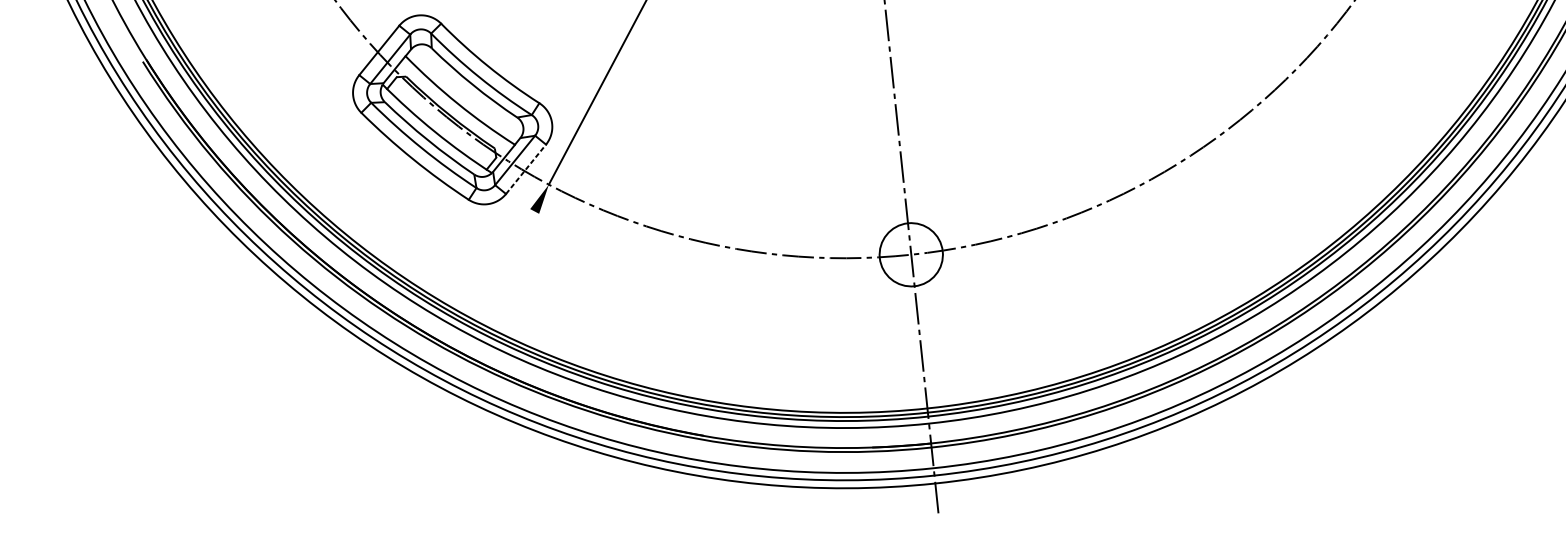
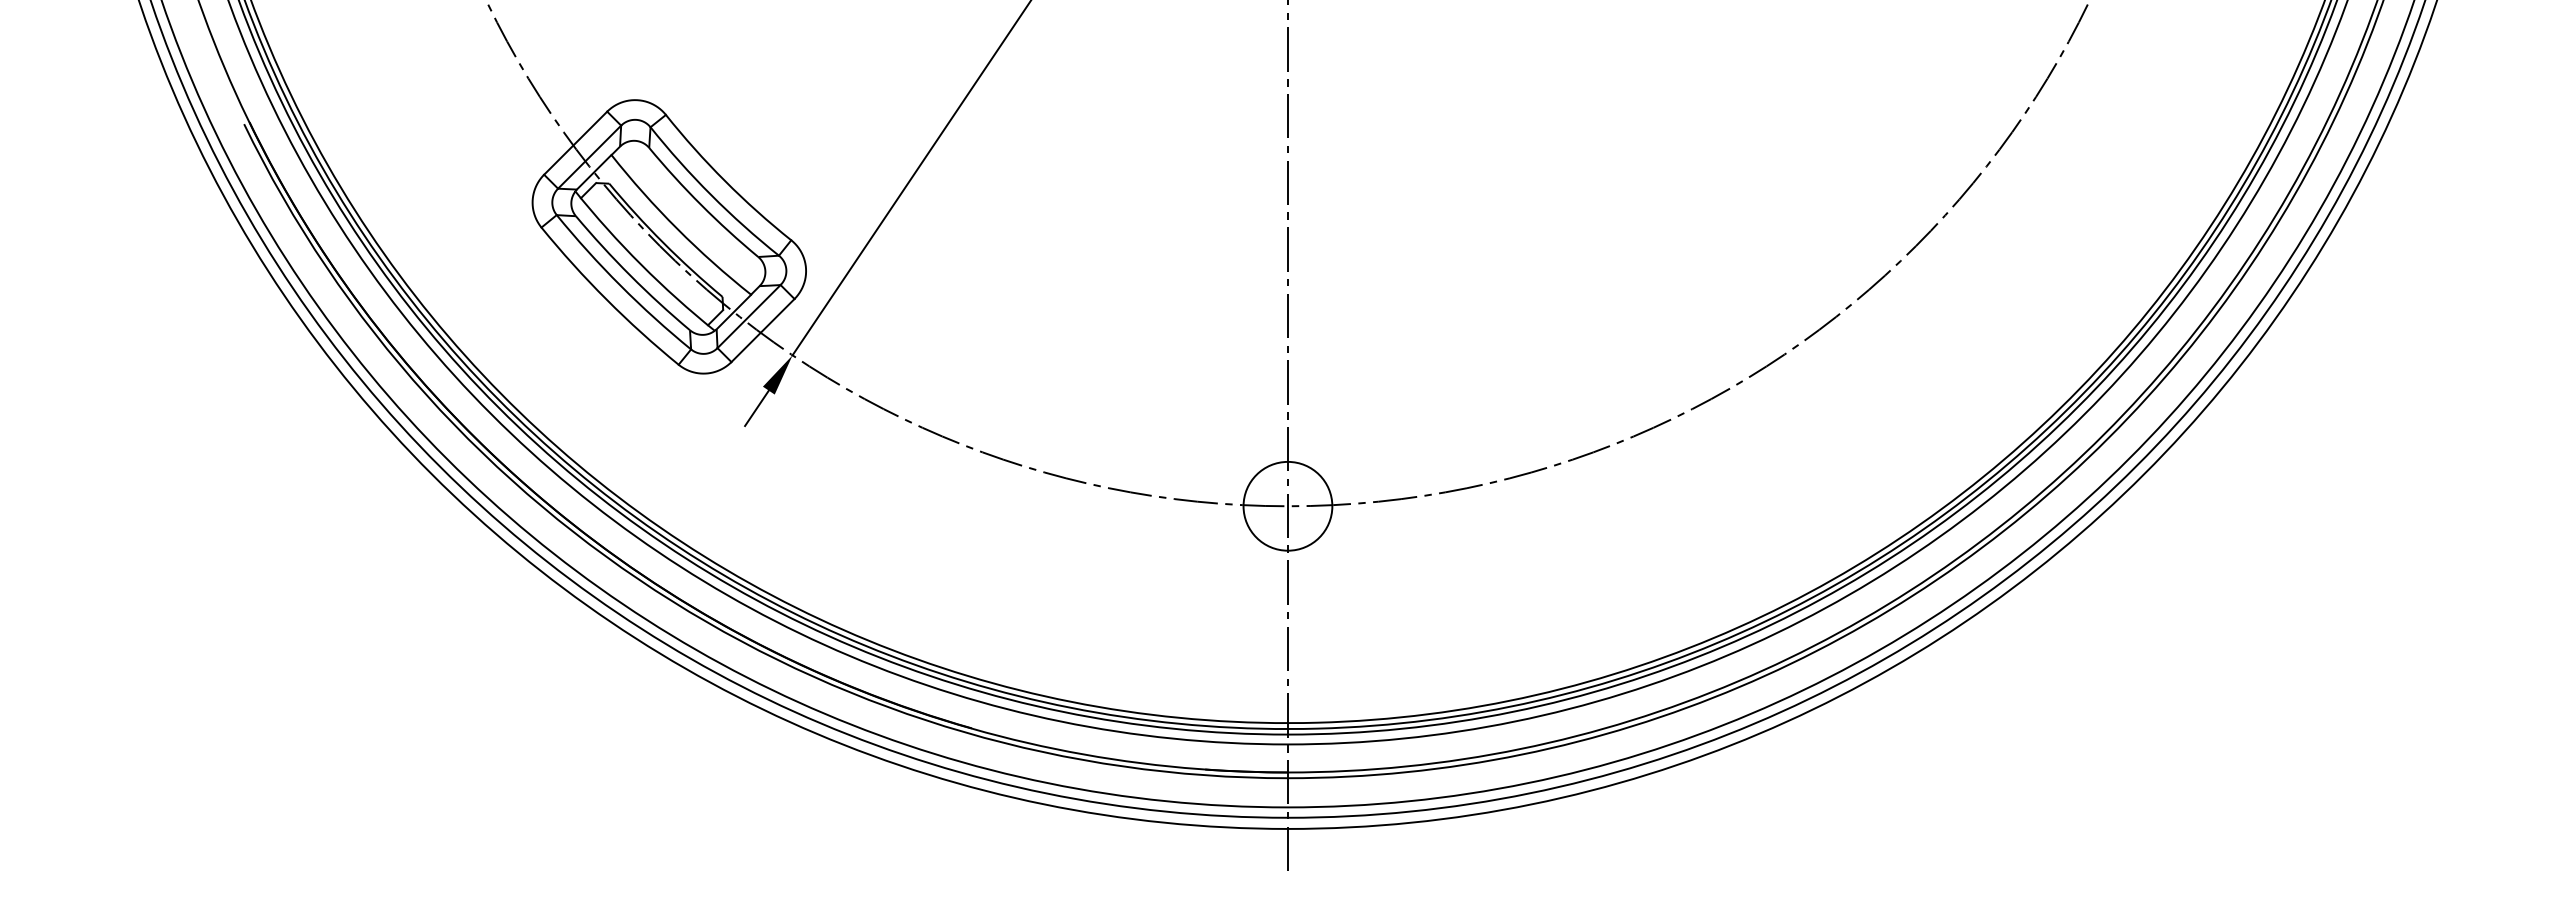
line: (526, 169) -> (763, 330), dashed -> solid
line: (527, 225) -> (756, 408), added

